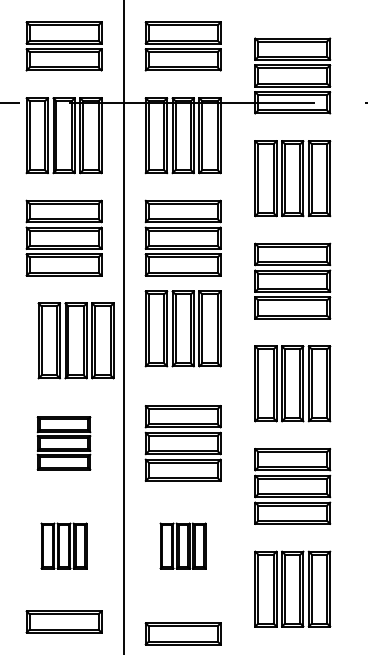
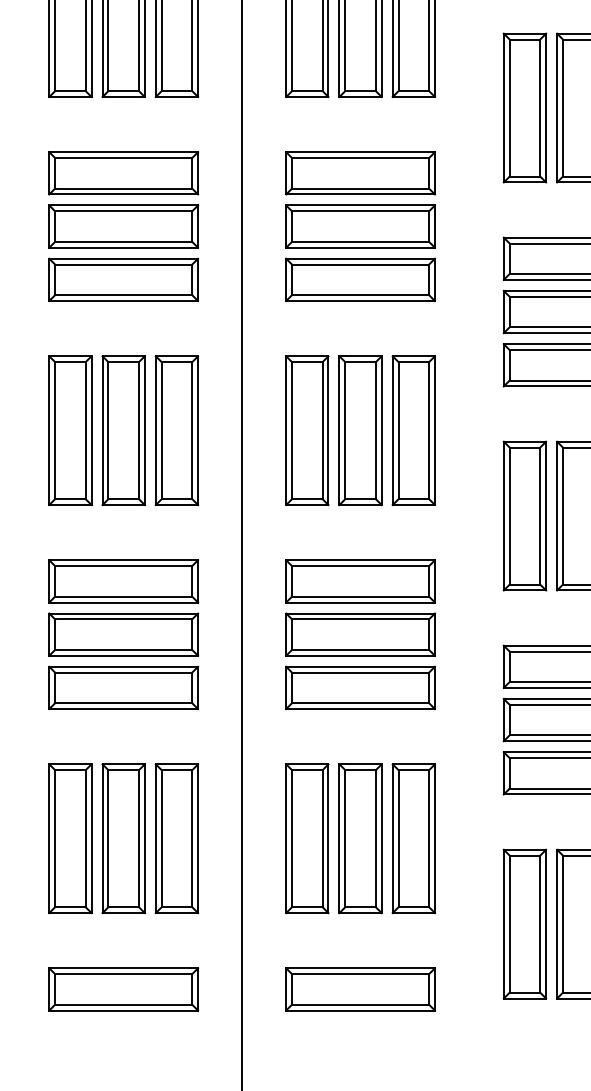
part: (182, 328) -> (359, 429), moved
part: (75, 340) -> (122, 429), moved
part: (63, 443) -> (122, 634), size x1.43
part: (63, 545) -> (122, 837), size x1.67
part: (182, 545) -> (359, 837), size x1.67
part: (182, 633) -> (359, 988), moved

